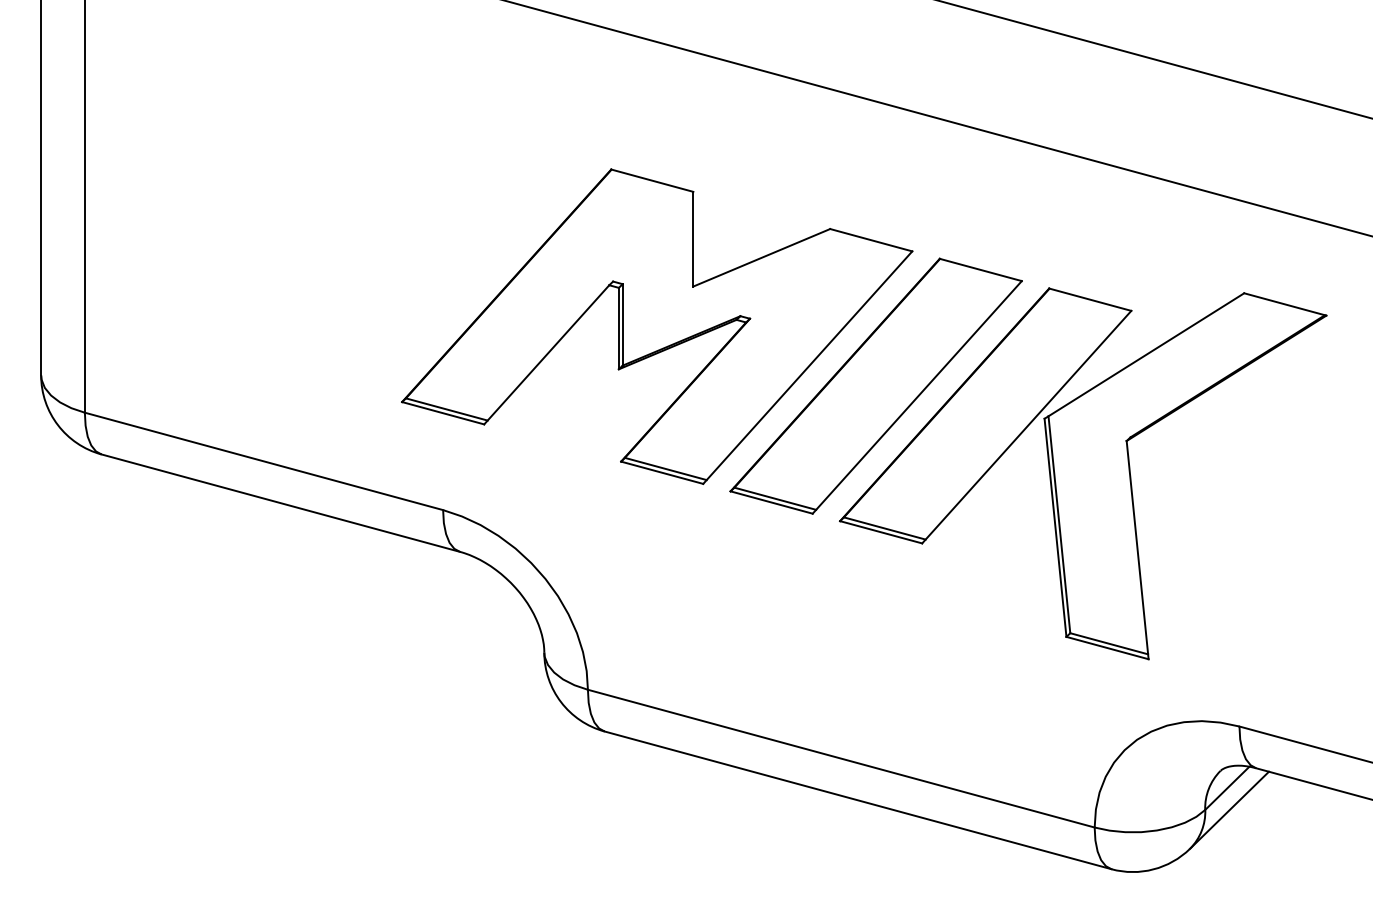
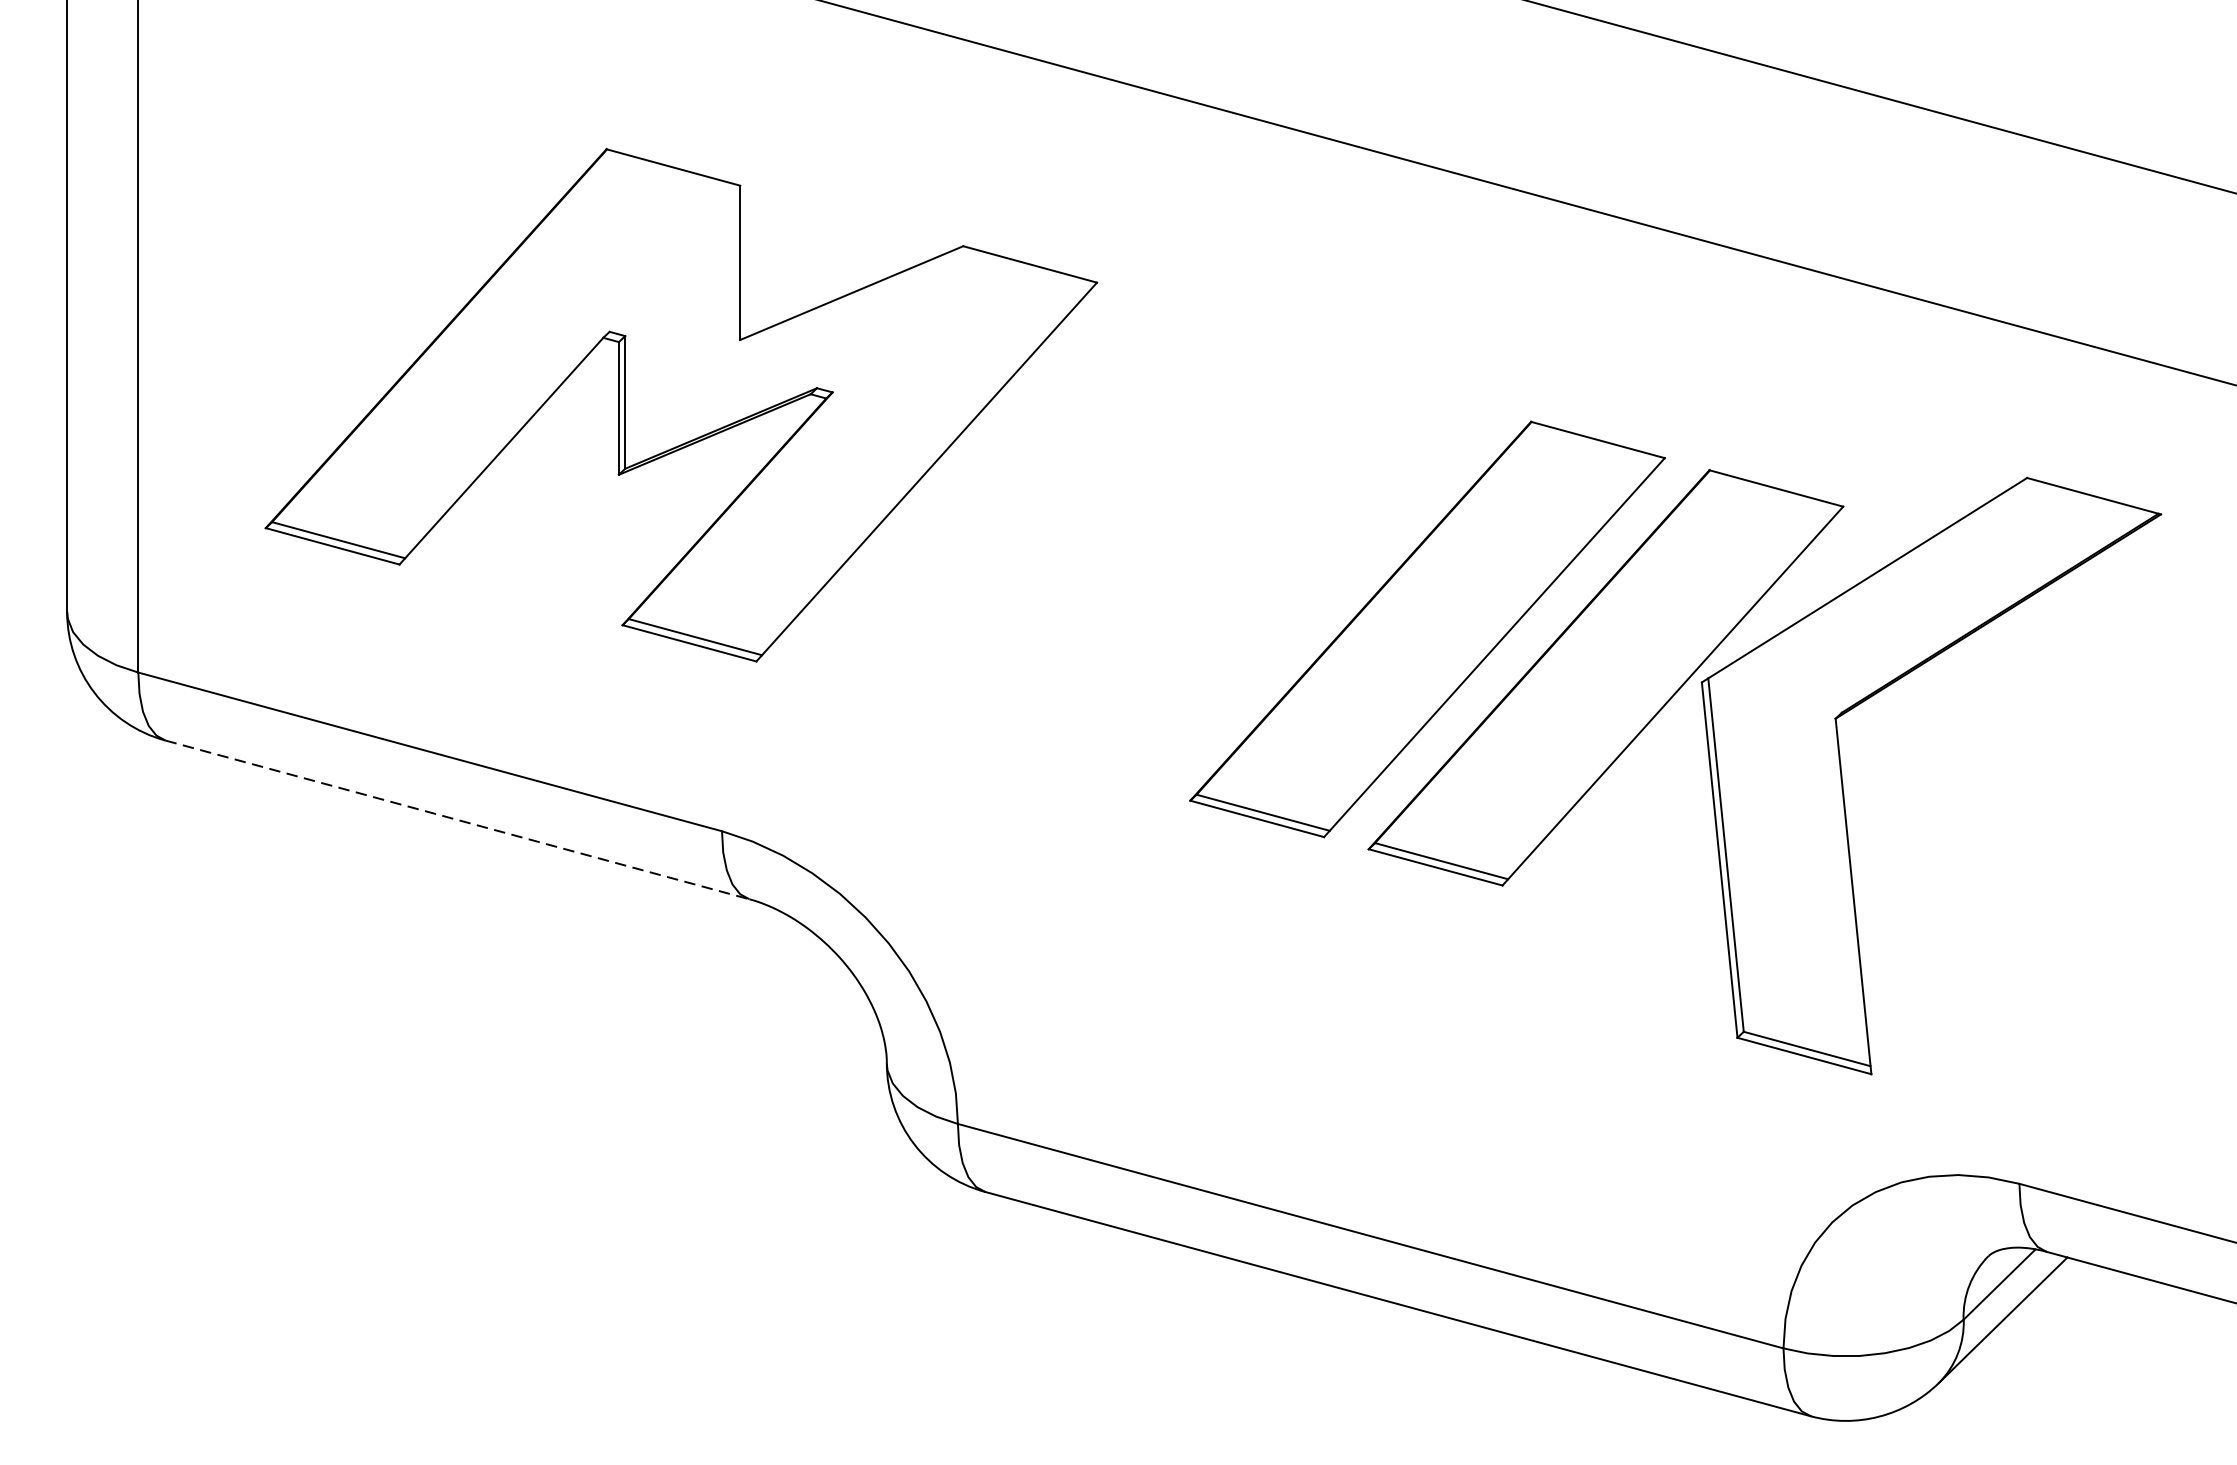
part: (657, 326) -> (681, 405), moved
line: (280, 503) -> (457, 820), solid -> dashed

